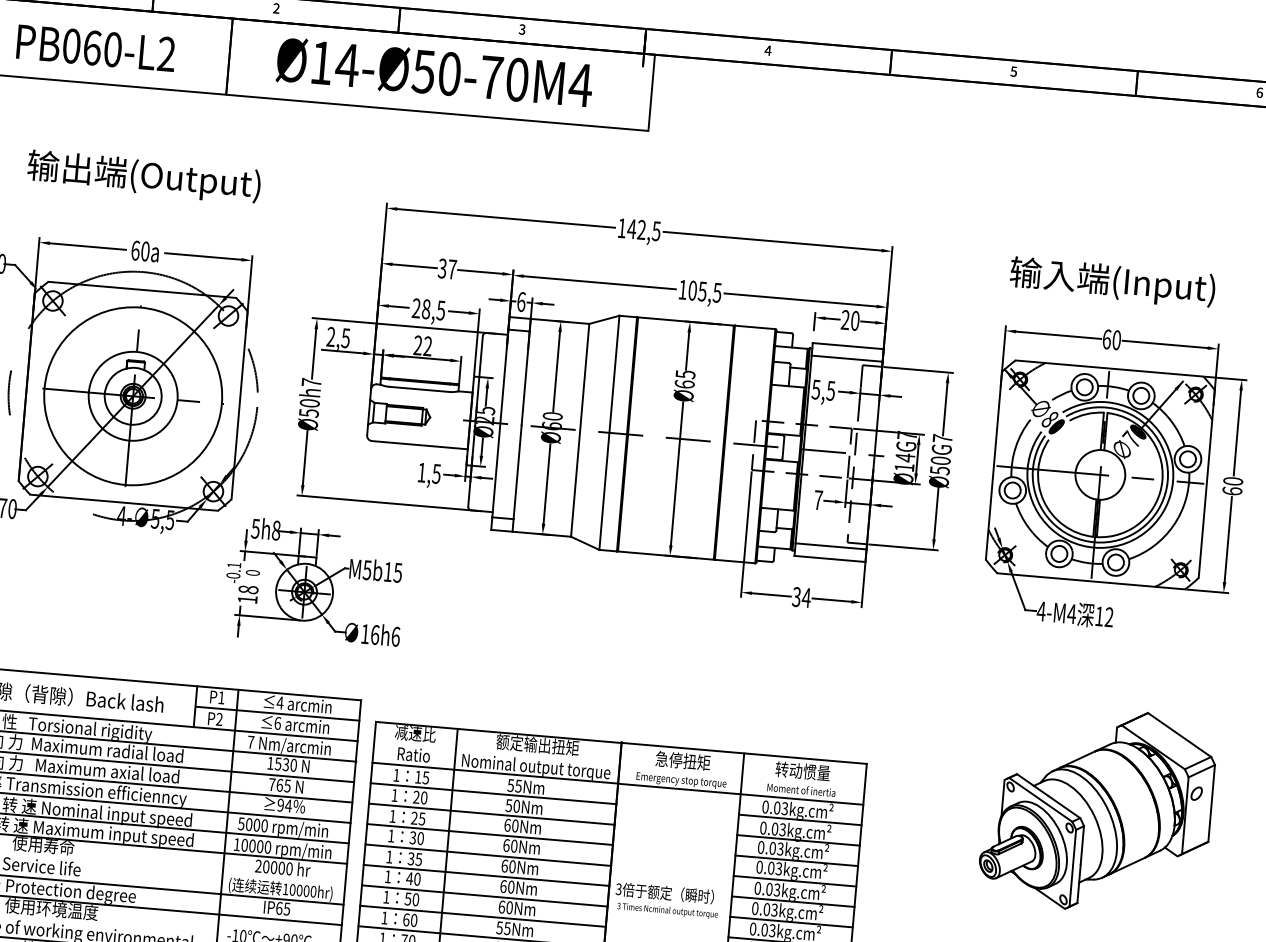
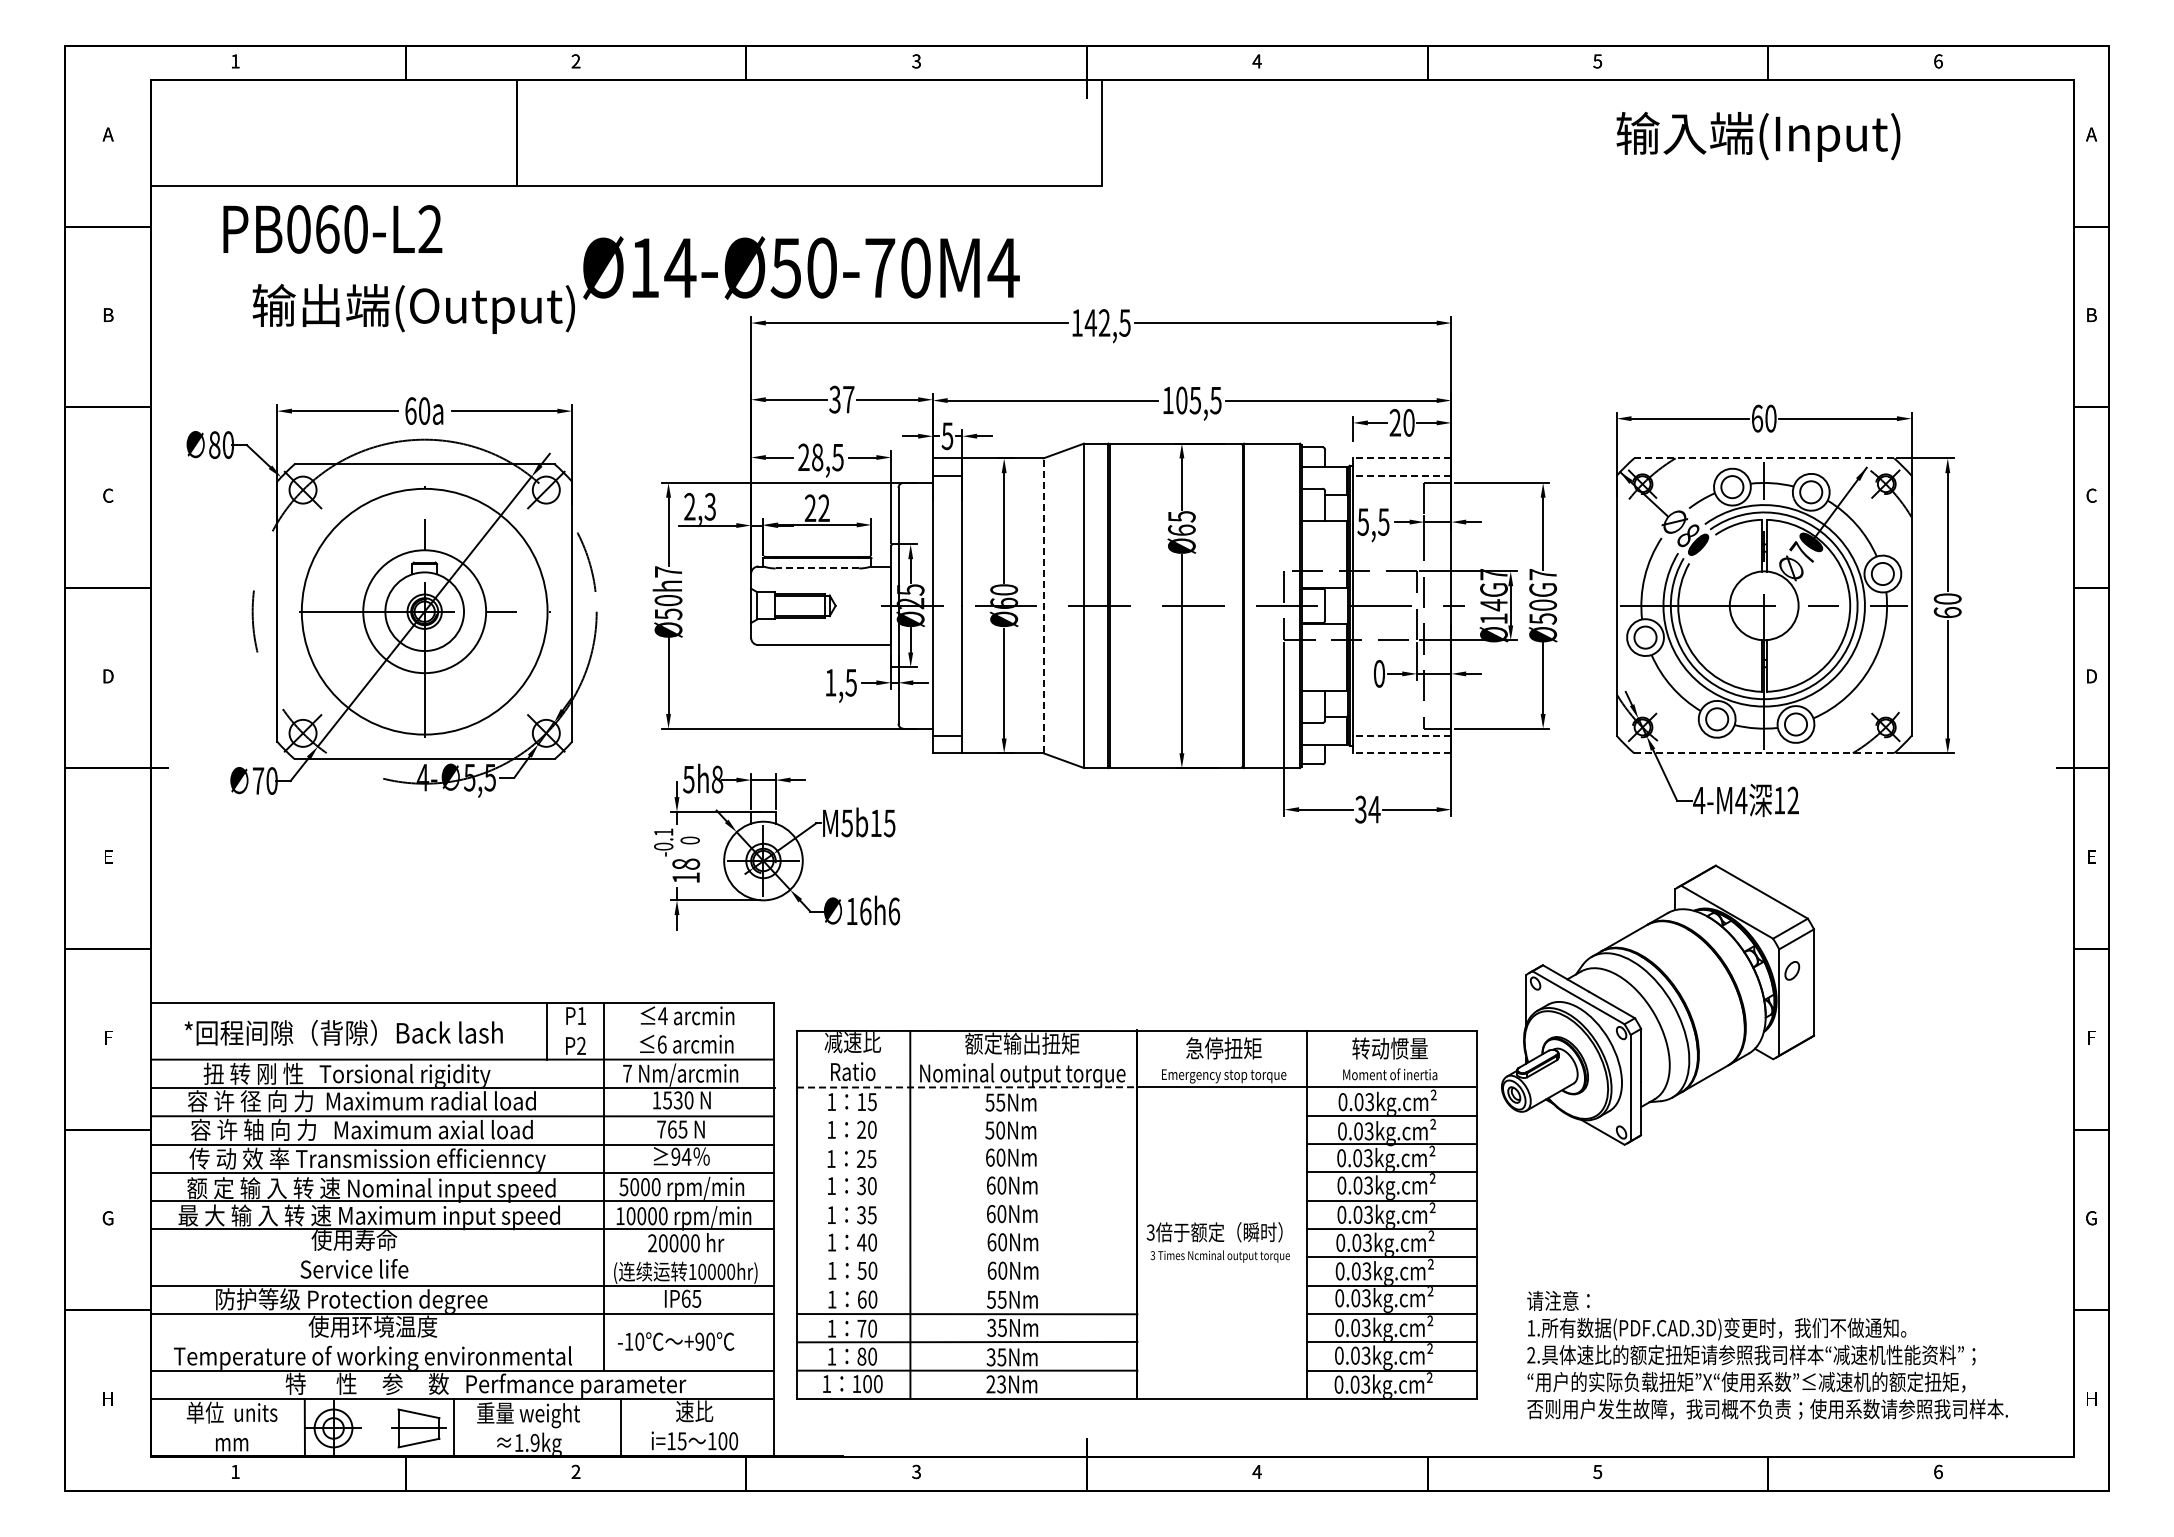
text: (95, 48) -> (332, 229), moved
text: (434, 72) -> (801, 267), moved
text: (1112, 282) -> (1758, 136), moved
text: (521, 302) -> (947, 436), 6 -> 5
text: (345, 337) -> (709, 506), 2,5 -> 2,3
line: (847, 346) -> (1401, 458), solid -> dashed
line: (846, 358) -> (1401, 475), solid -> dashed
line: (1108, 368) -> (1763, 458), solid -> dashed
line: (419, 389) -> (817, 568), solid -> dashed
line: (580, 430) -> (1043, 605), solid -> dashed
text: (818, 499) -> (1379, 673), 7 -> 0
line: (830, 546) -> (1401, 735), solid -> dashed
line: (829, 559) -> (1401, 753), solid -> dashed
line: (1091, 581) -> (1764, 753), solid -> dashed
part: (315, 582) -> (777, 846), moved
line: (277, 713) -> (660, 1031), removed
line: (495, 773) -> (967, 1087), solid -> dashed
line: (493, 793) -> (967, 1115), removed
part: (1098, 809) -> (1658, 1004), moved
line: (491, 814) -> (967, 1144), removed
line: (490, 834) -> (967, 1172), removed
line: (488, 854) -> (967, 1200), removed
line: (486, 875) -> (967, 1228), removed
line: (485, 895) -> (967, 1257), removed
line: (483, 916) -> (967, 1285), removed

